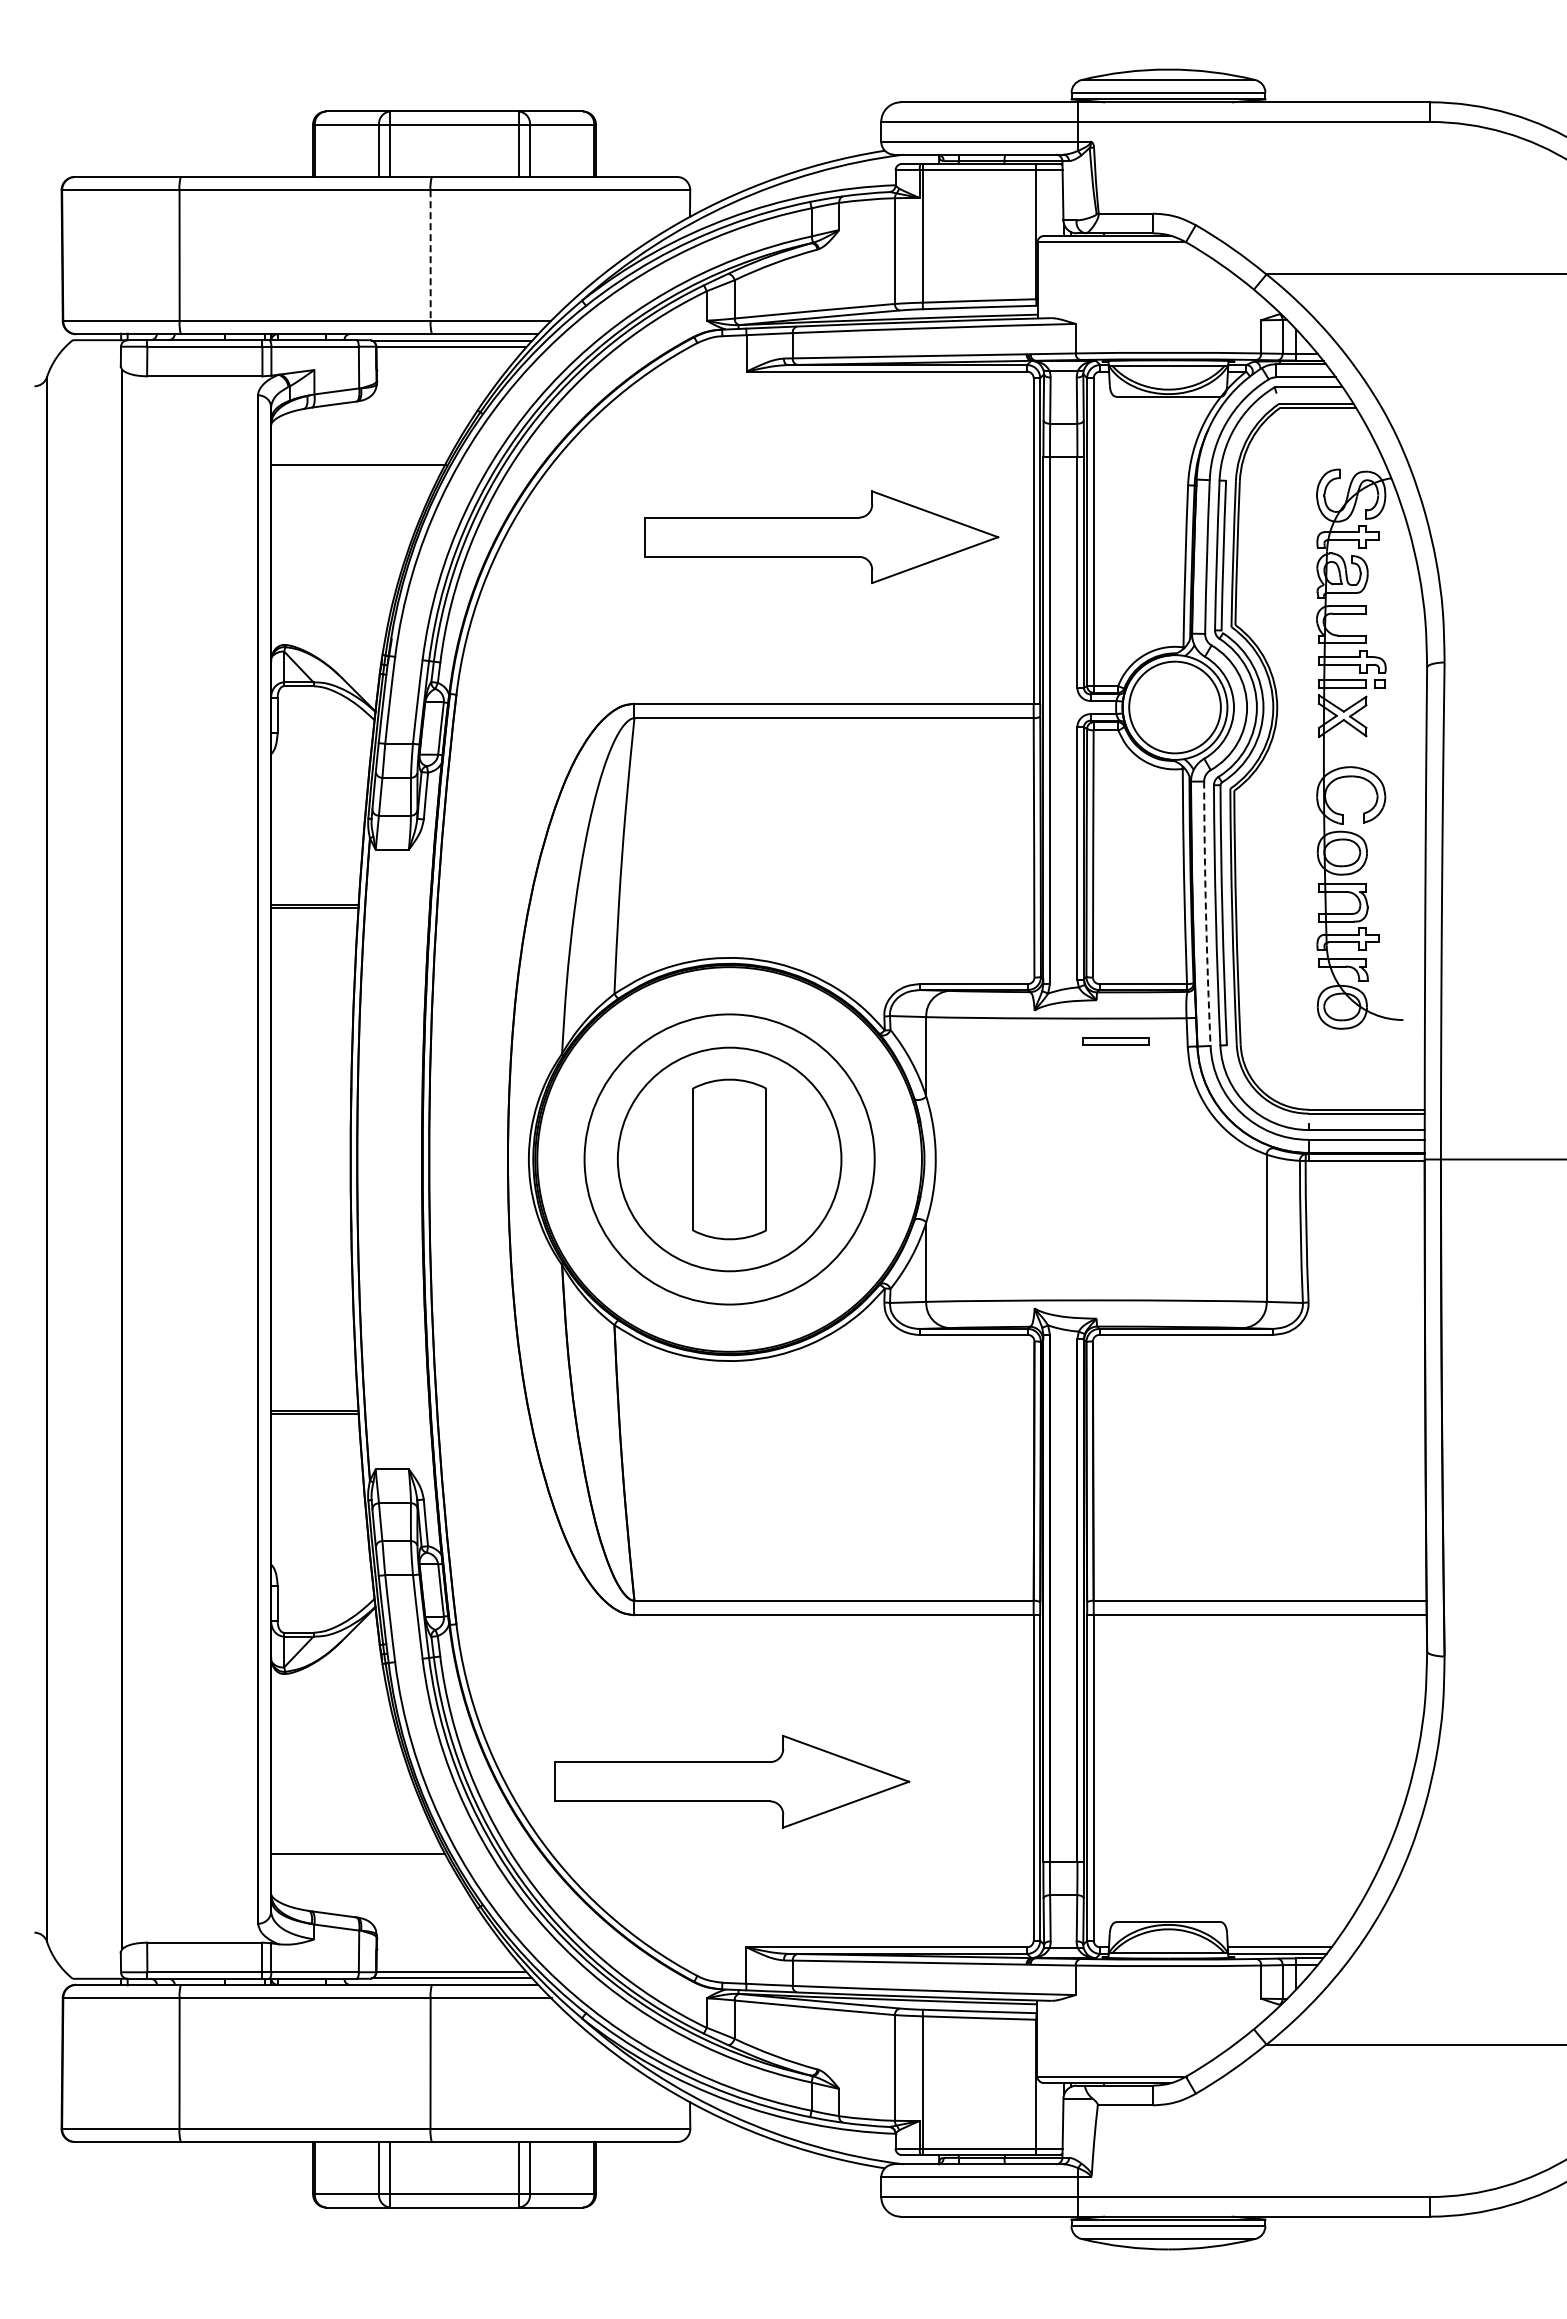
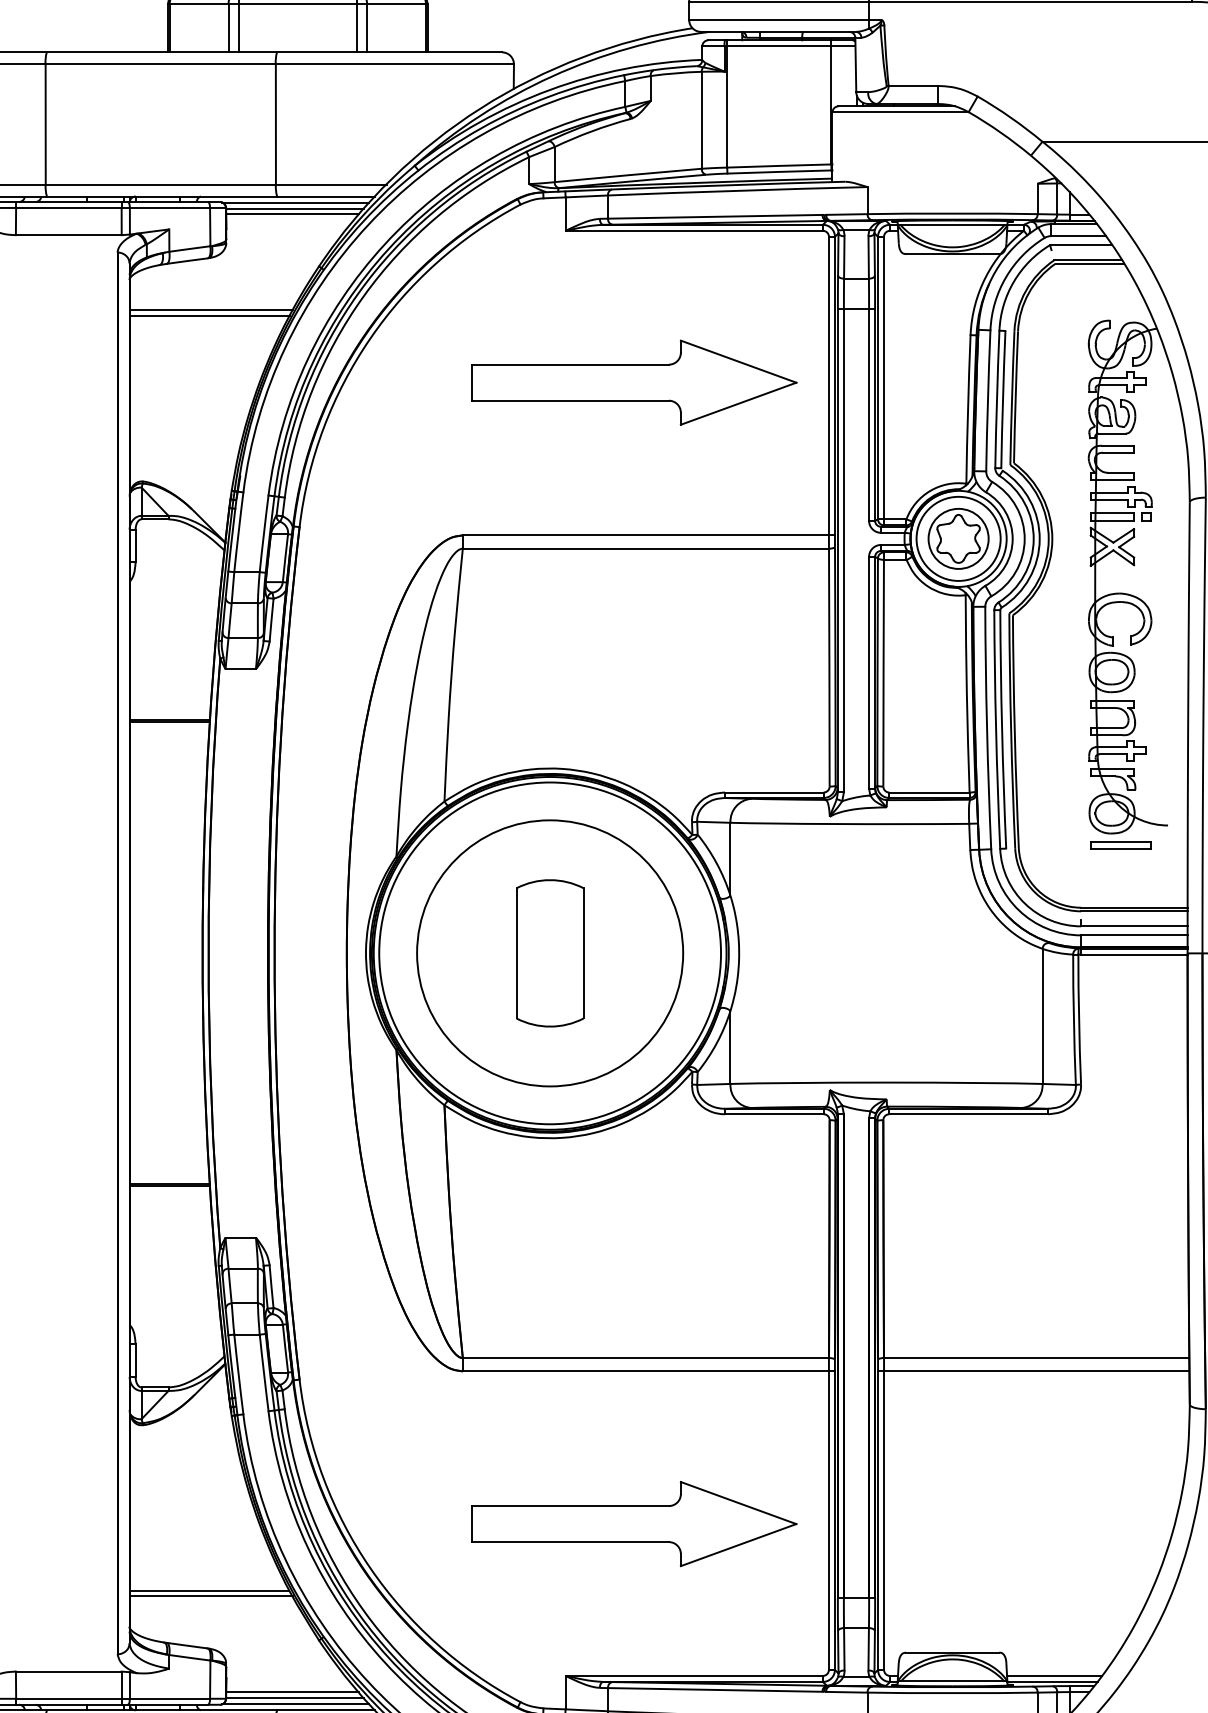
line: (430, 255) -> (275, 124), dashed -> solid
line: (448, 353) -> (292, 214), added
line: (359, 458) -> (210, 310), added
part: (1174, 707) -> (958, 538), added
arc: (1206, 913) -> (987, 727), dashed -> solid
part: (1115, 1041) -> (1120, 845), moved
circle: (729, 1159) -> (550, 953), size x1.67
part: (732, 1781) -> (634, 1523), moved
line: (359, 1860) -> (210, 1596), added
line: (448, 1965) -> (292, 1692), added

